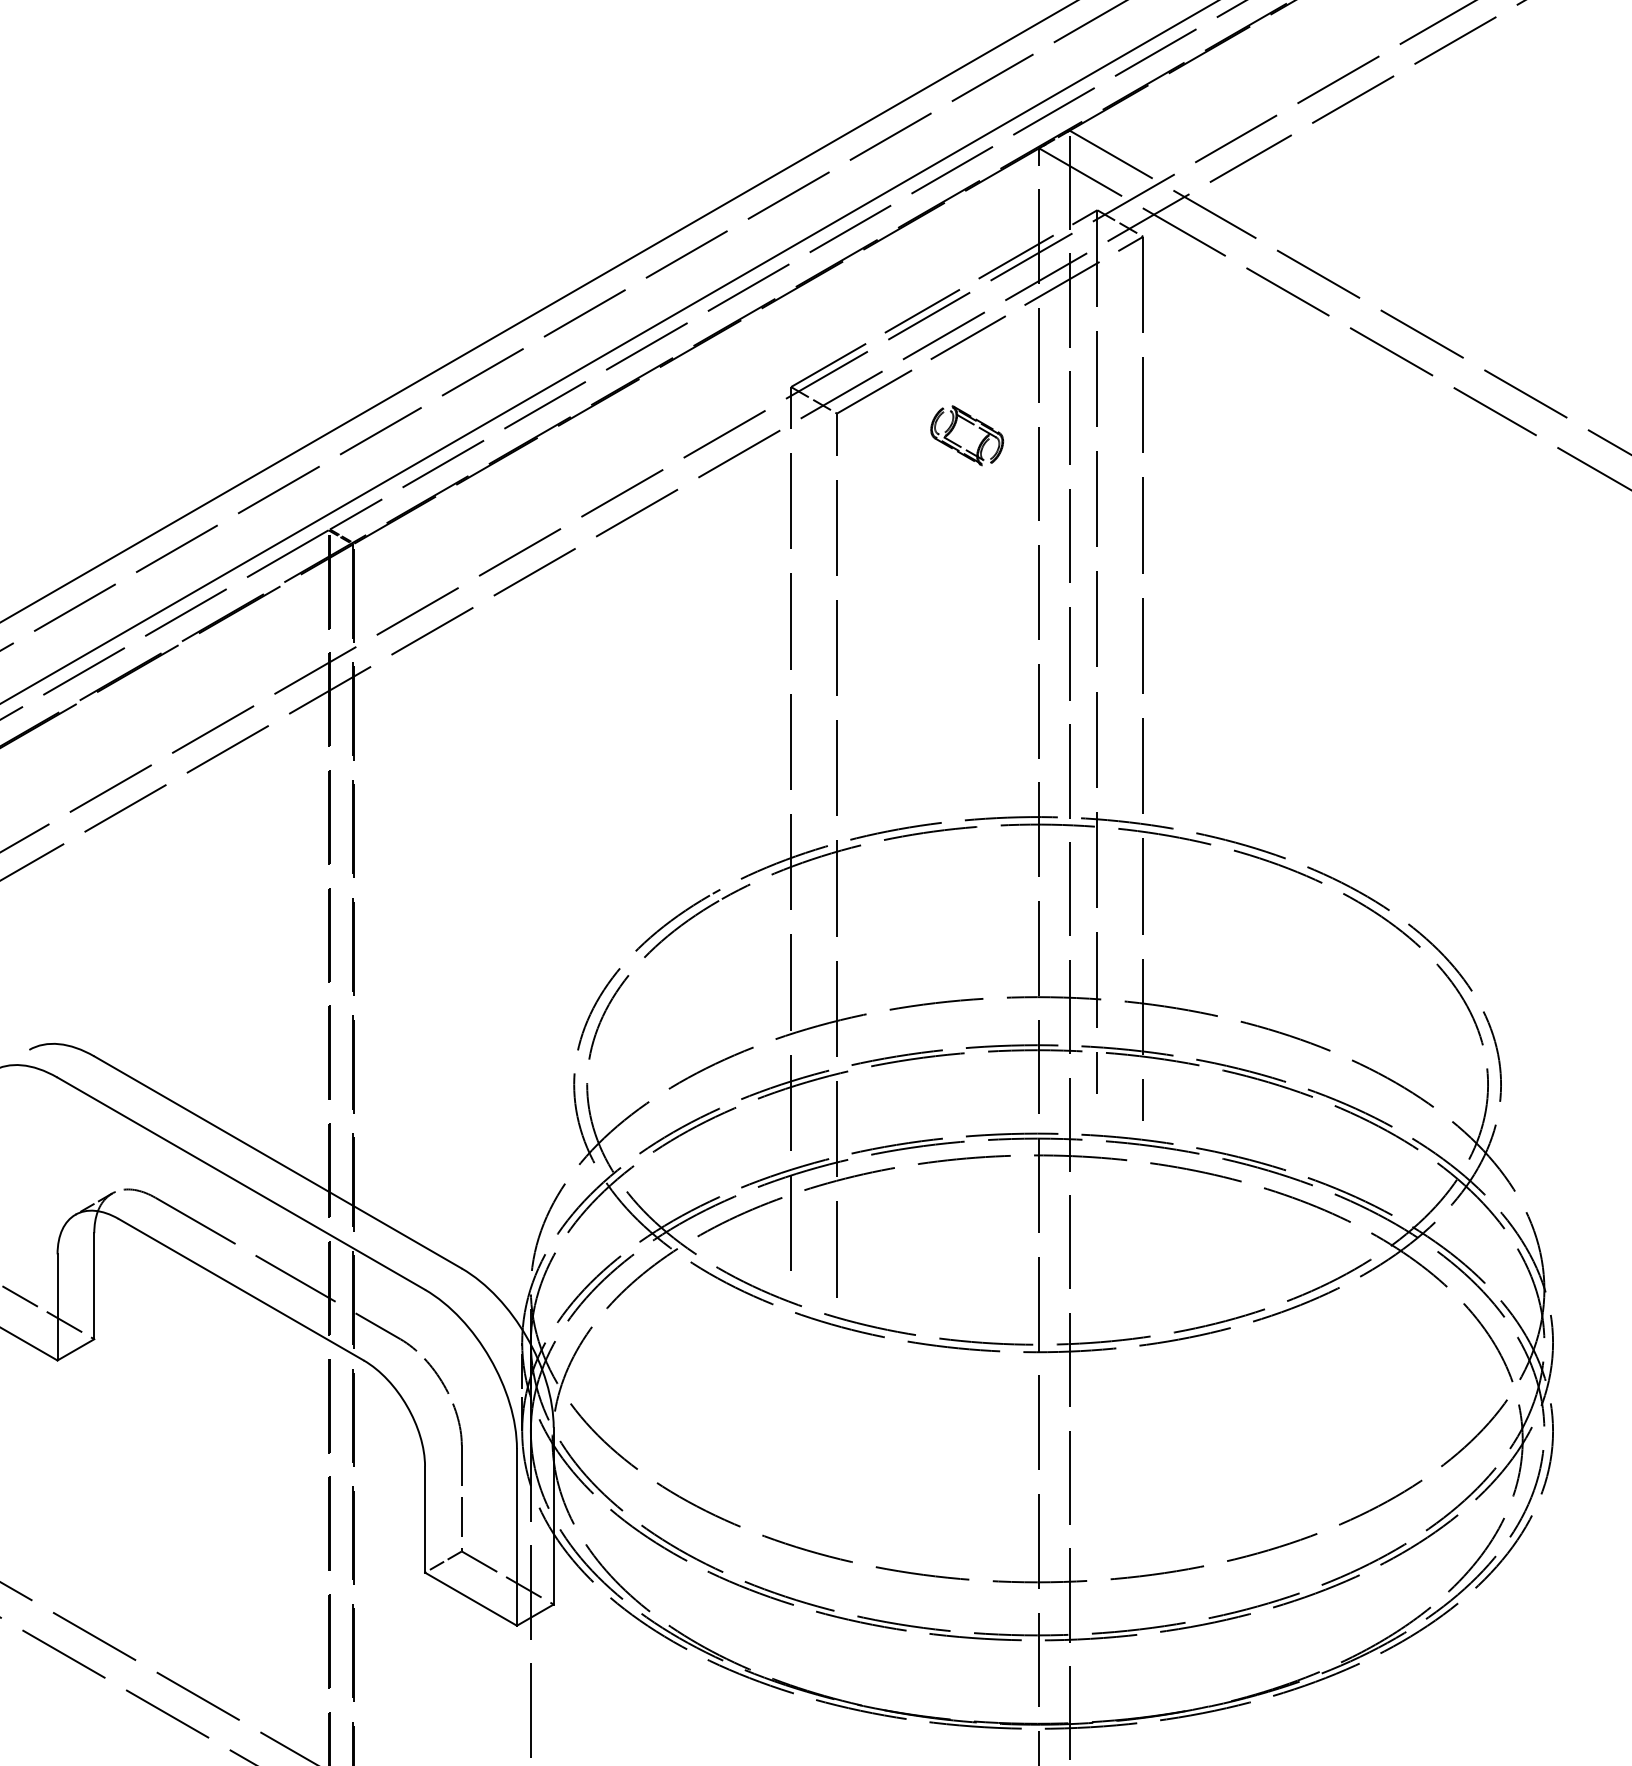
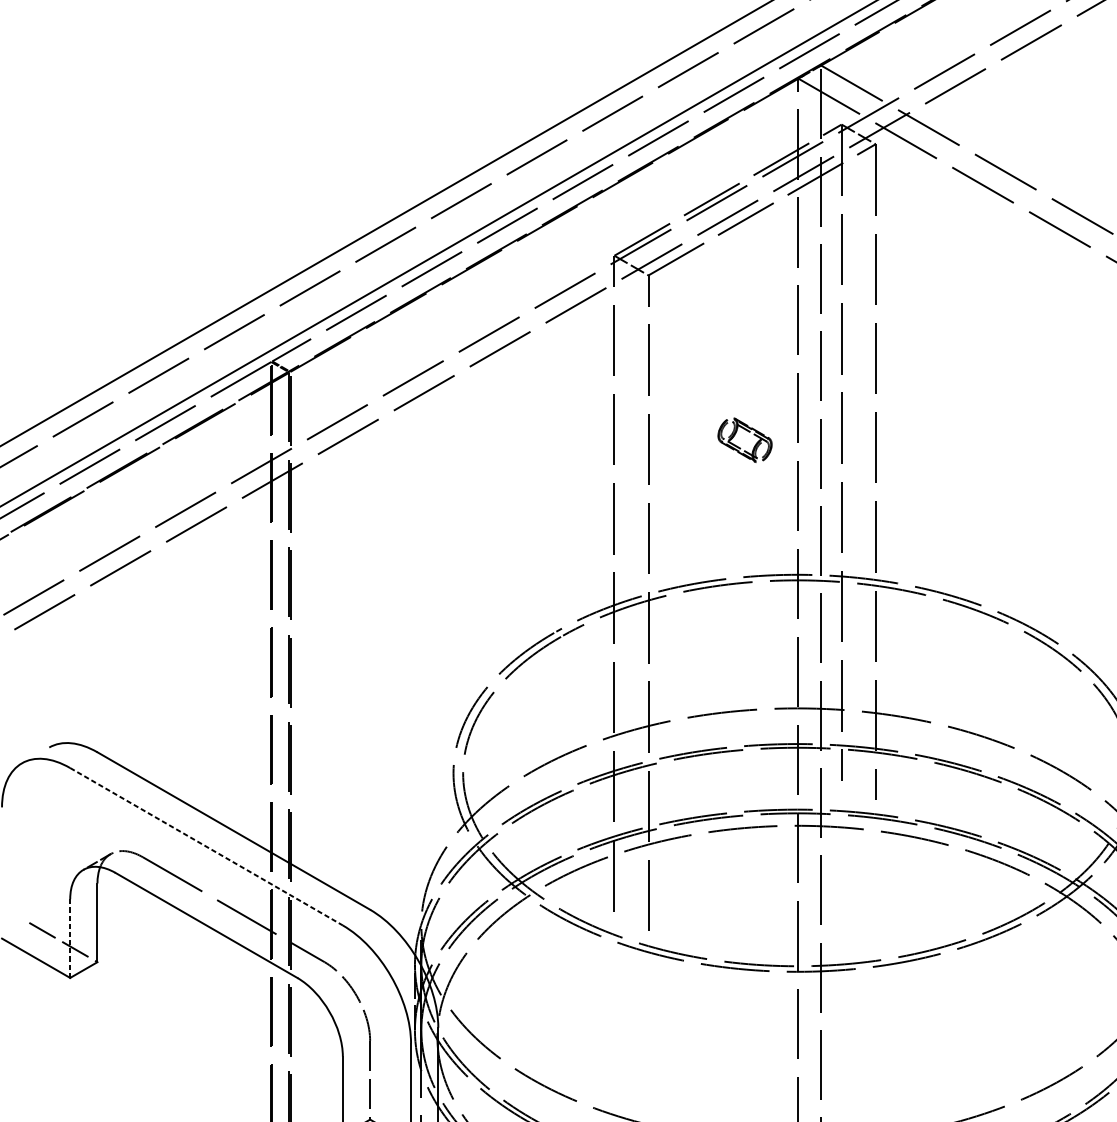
part: (973, 425) -> (749, 432), moved
line: (241, 1183) -> (206, 846), solid -> dashed
line: (57, 1307) -> (70, 938), solid -> dashed

